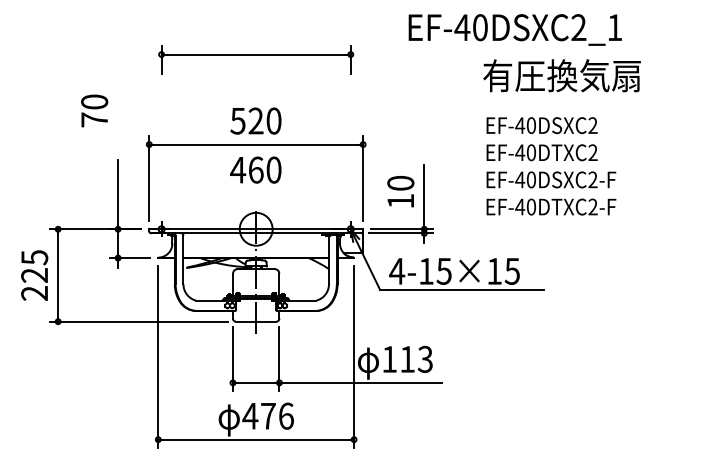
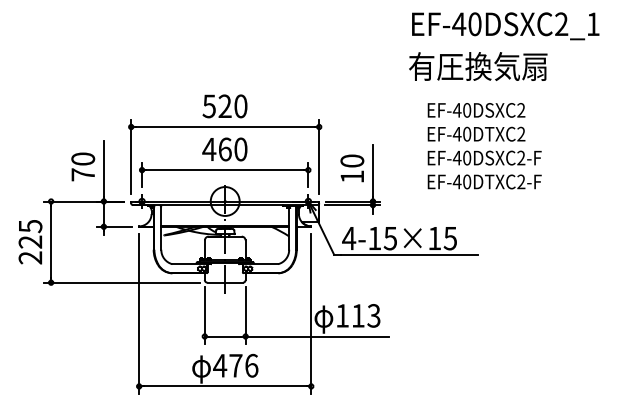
text: (514, 29) -> (505, 25), moved
part: (256, 59) -> (225, 174), moved
text: (561, 75) -> (477, 66), moved
text: (94, 110) -> (83, 166), moved

